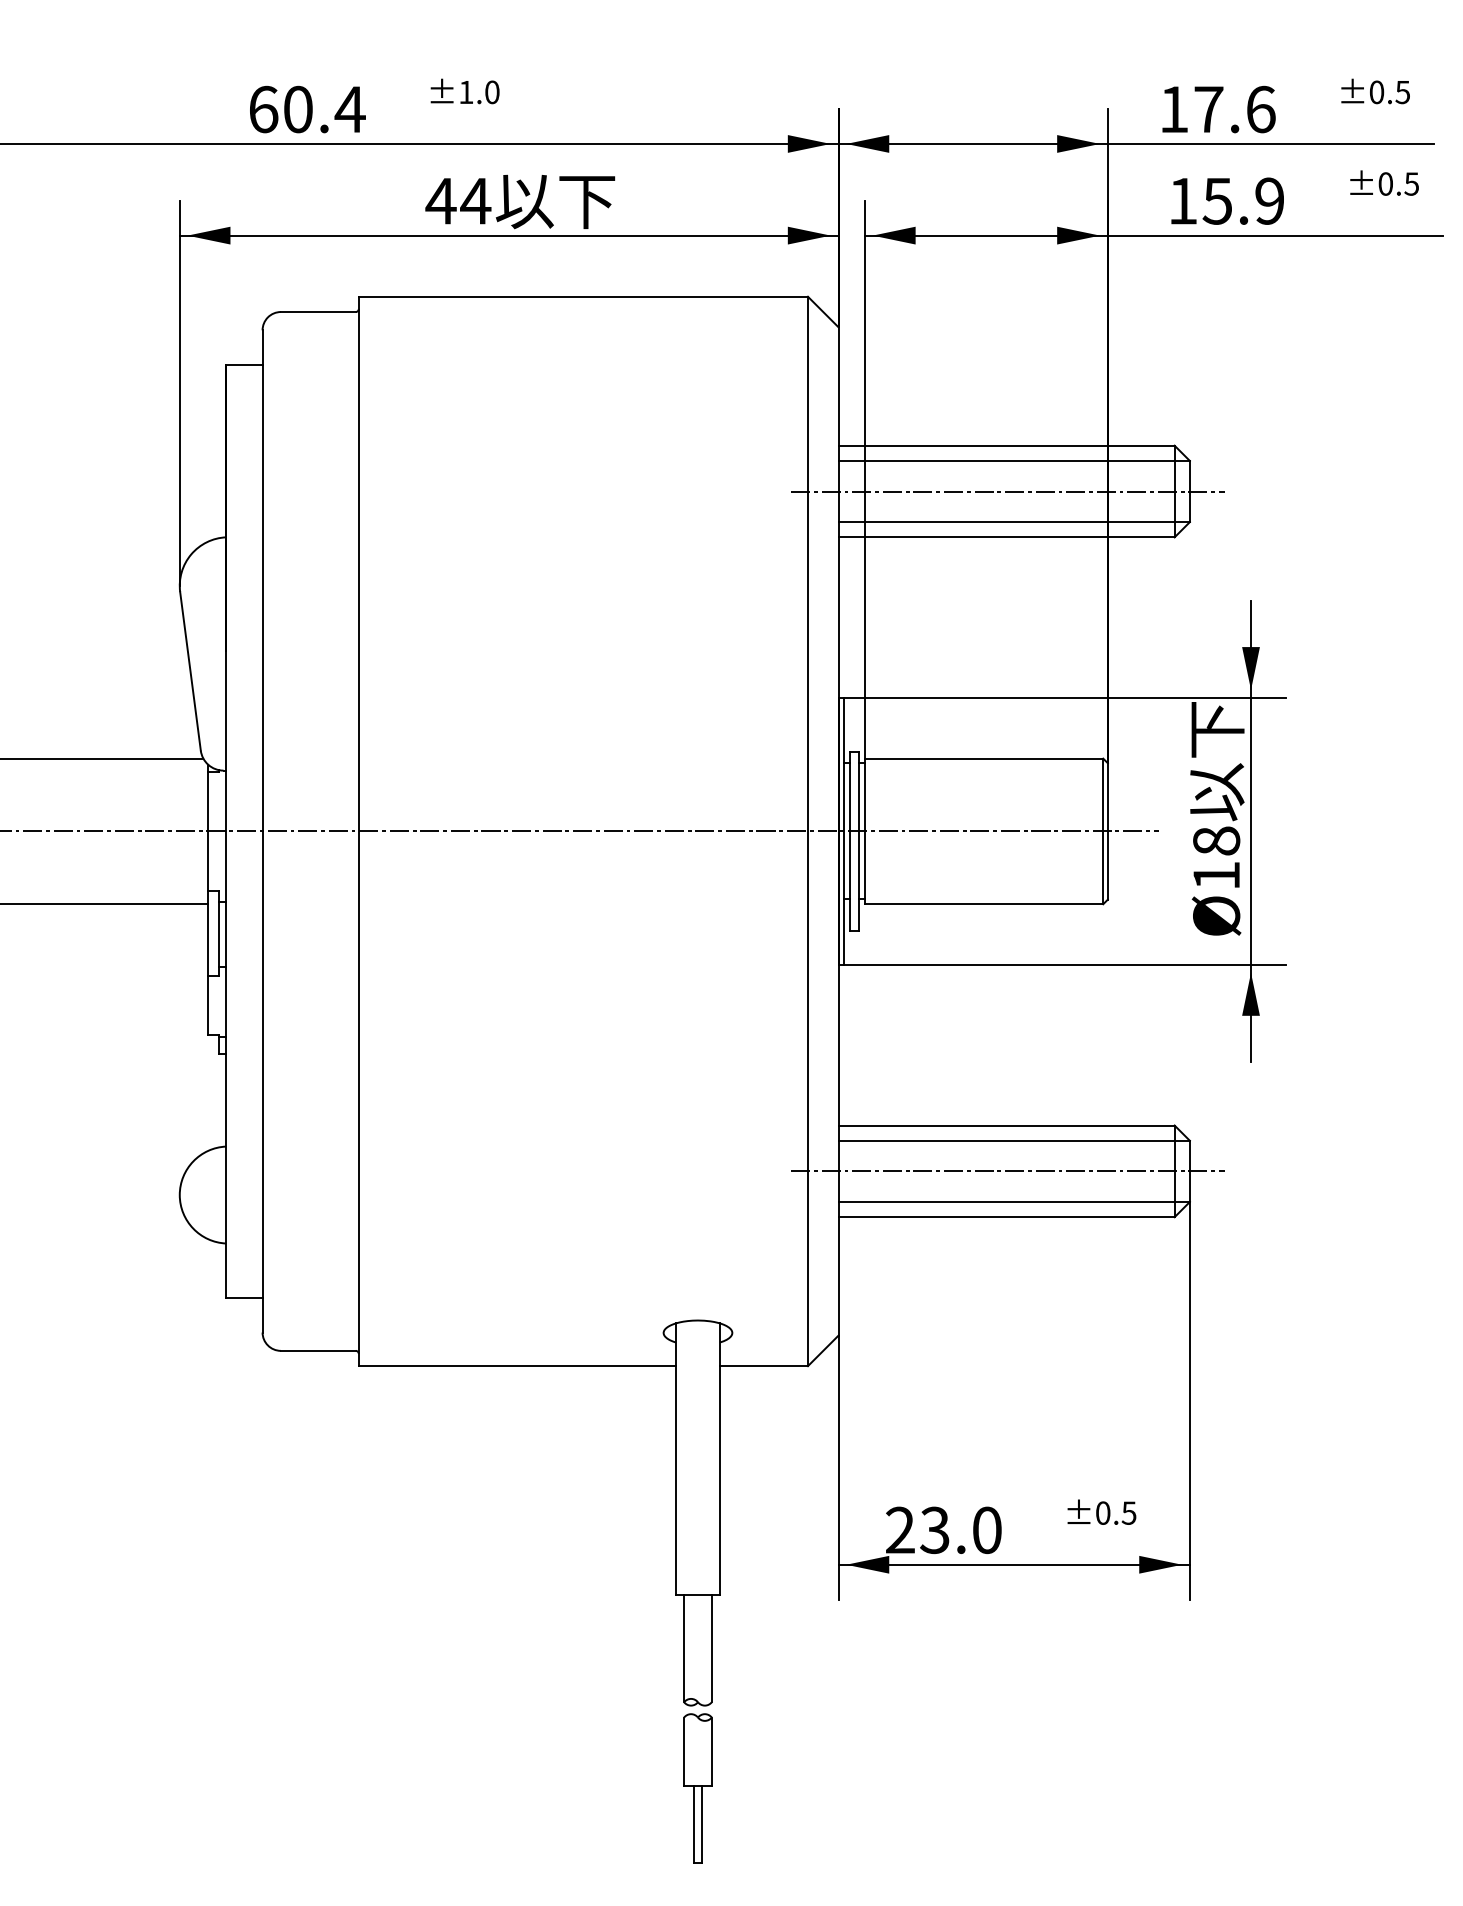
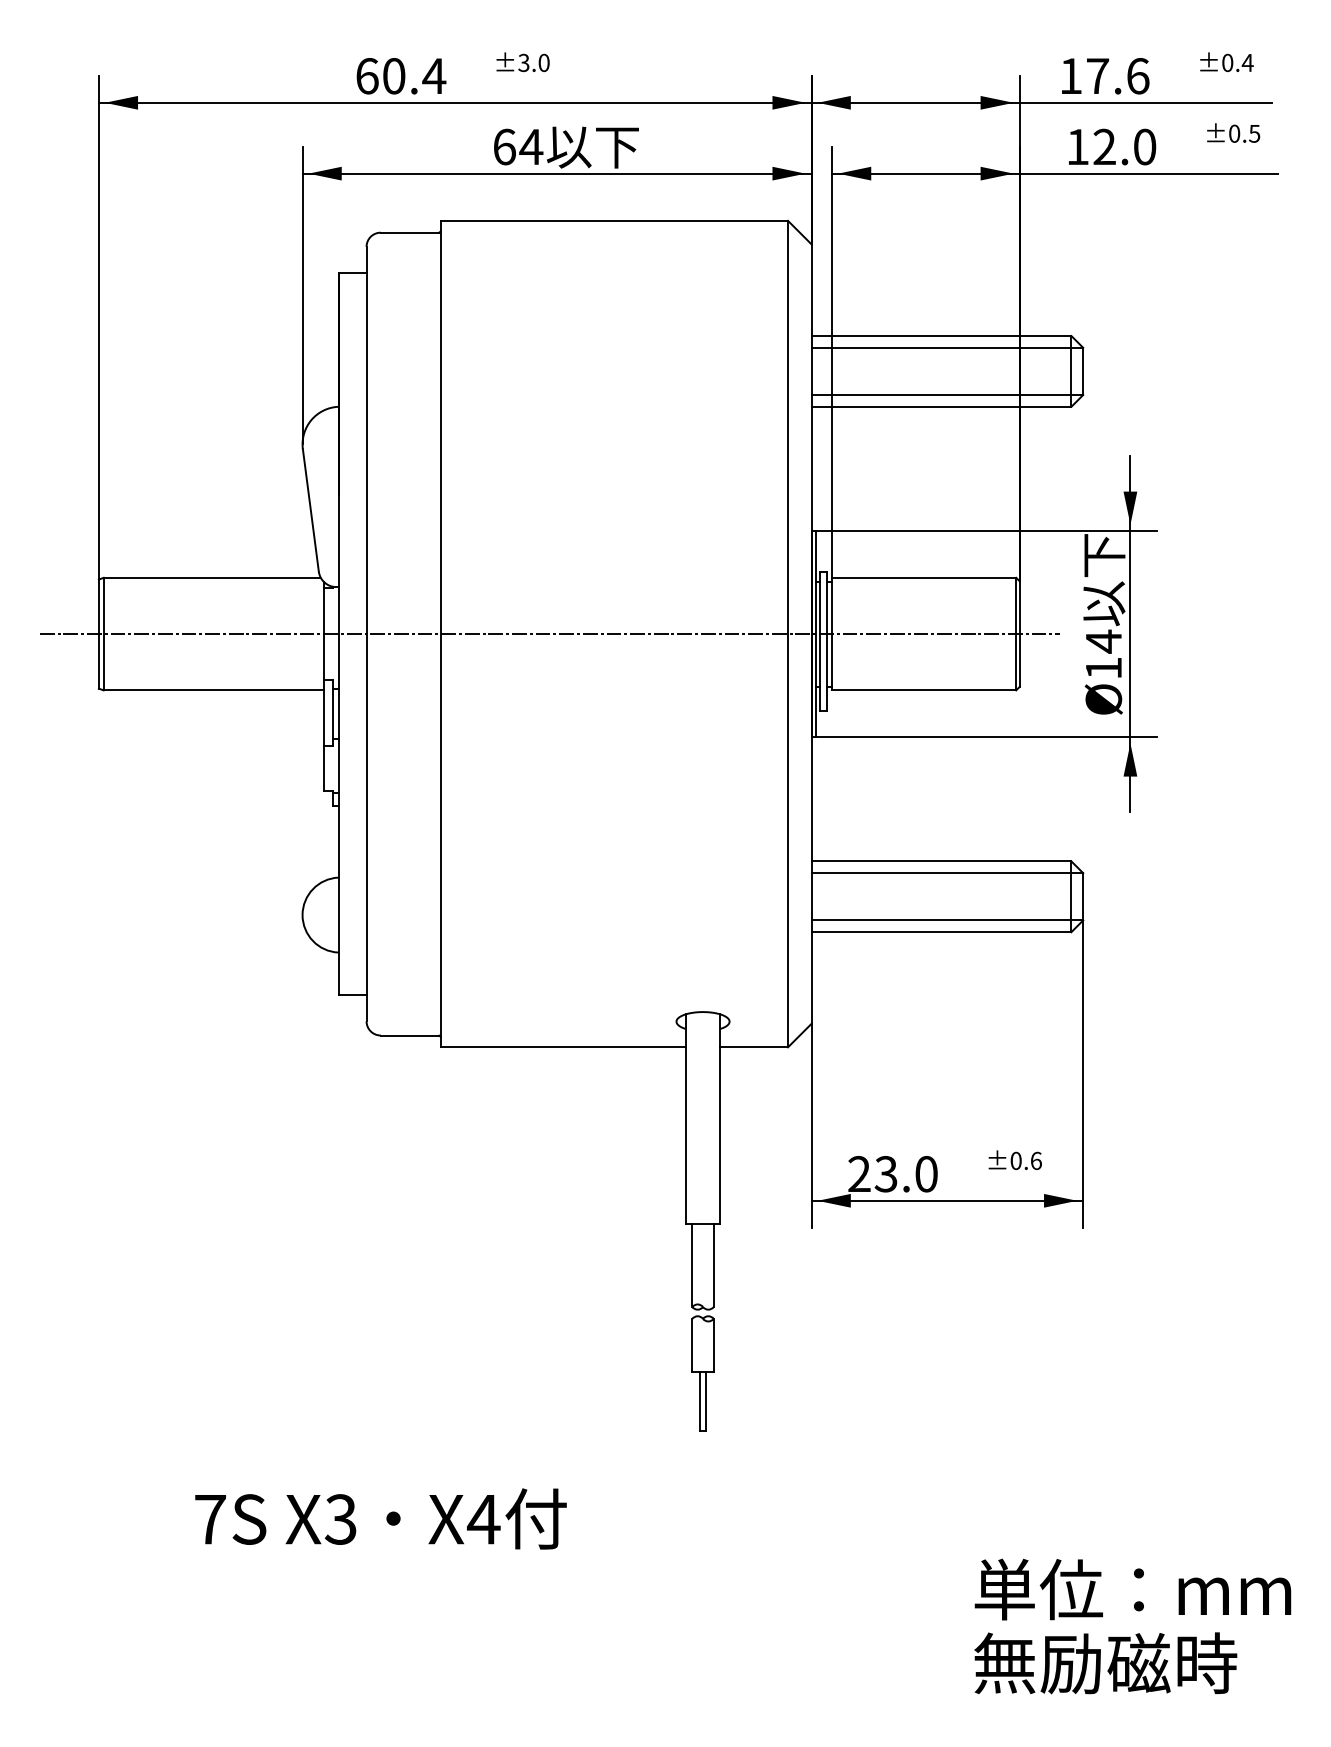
text: (465, 91) -> (523, 62), ±1.0 -> ±3.0
text: (1402, 93) -> (1247, 63), ±0.5 -> ±0.4
text: (441, 200) -> (504, 146), 44 -> 64
text: (1243, 200) -> (1124, 146), 15.9 -> 12.0
line: (1007, 491) -> (942, 371), removed
text: (1216, 841) -> (1103, 641), Ø18 -> Ø14
line: (1007, 1170) -> (942, 896), removed
text: (1128, 1512) -> (1035, 1160), ±0.5 -> ±0.6

